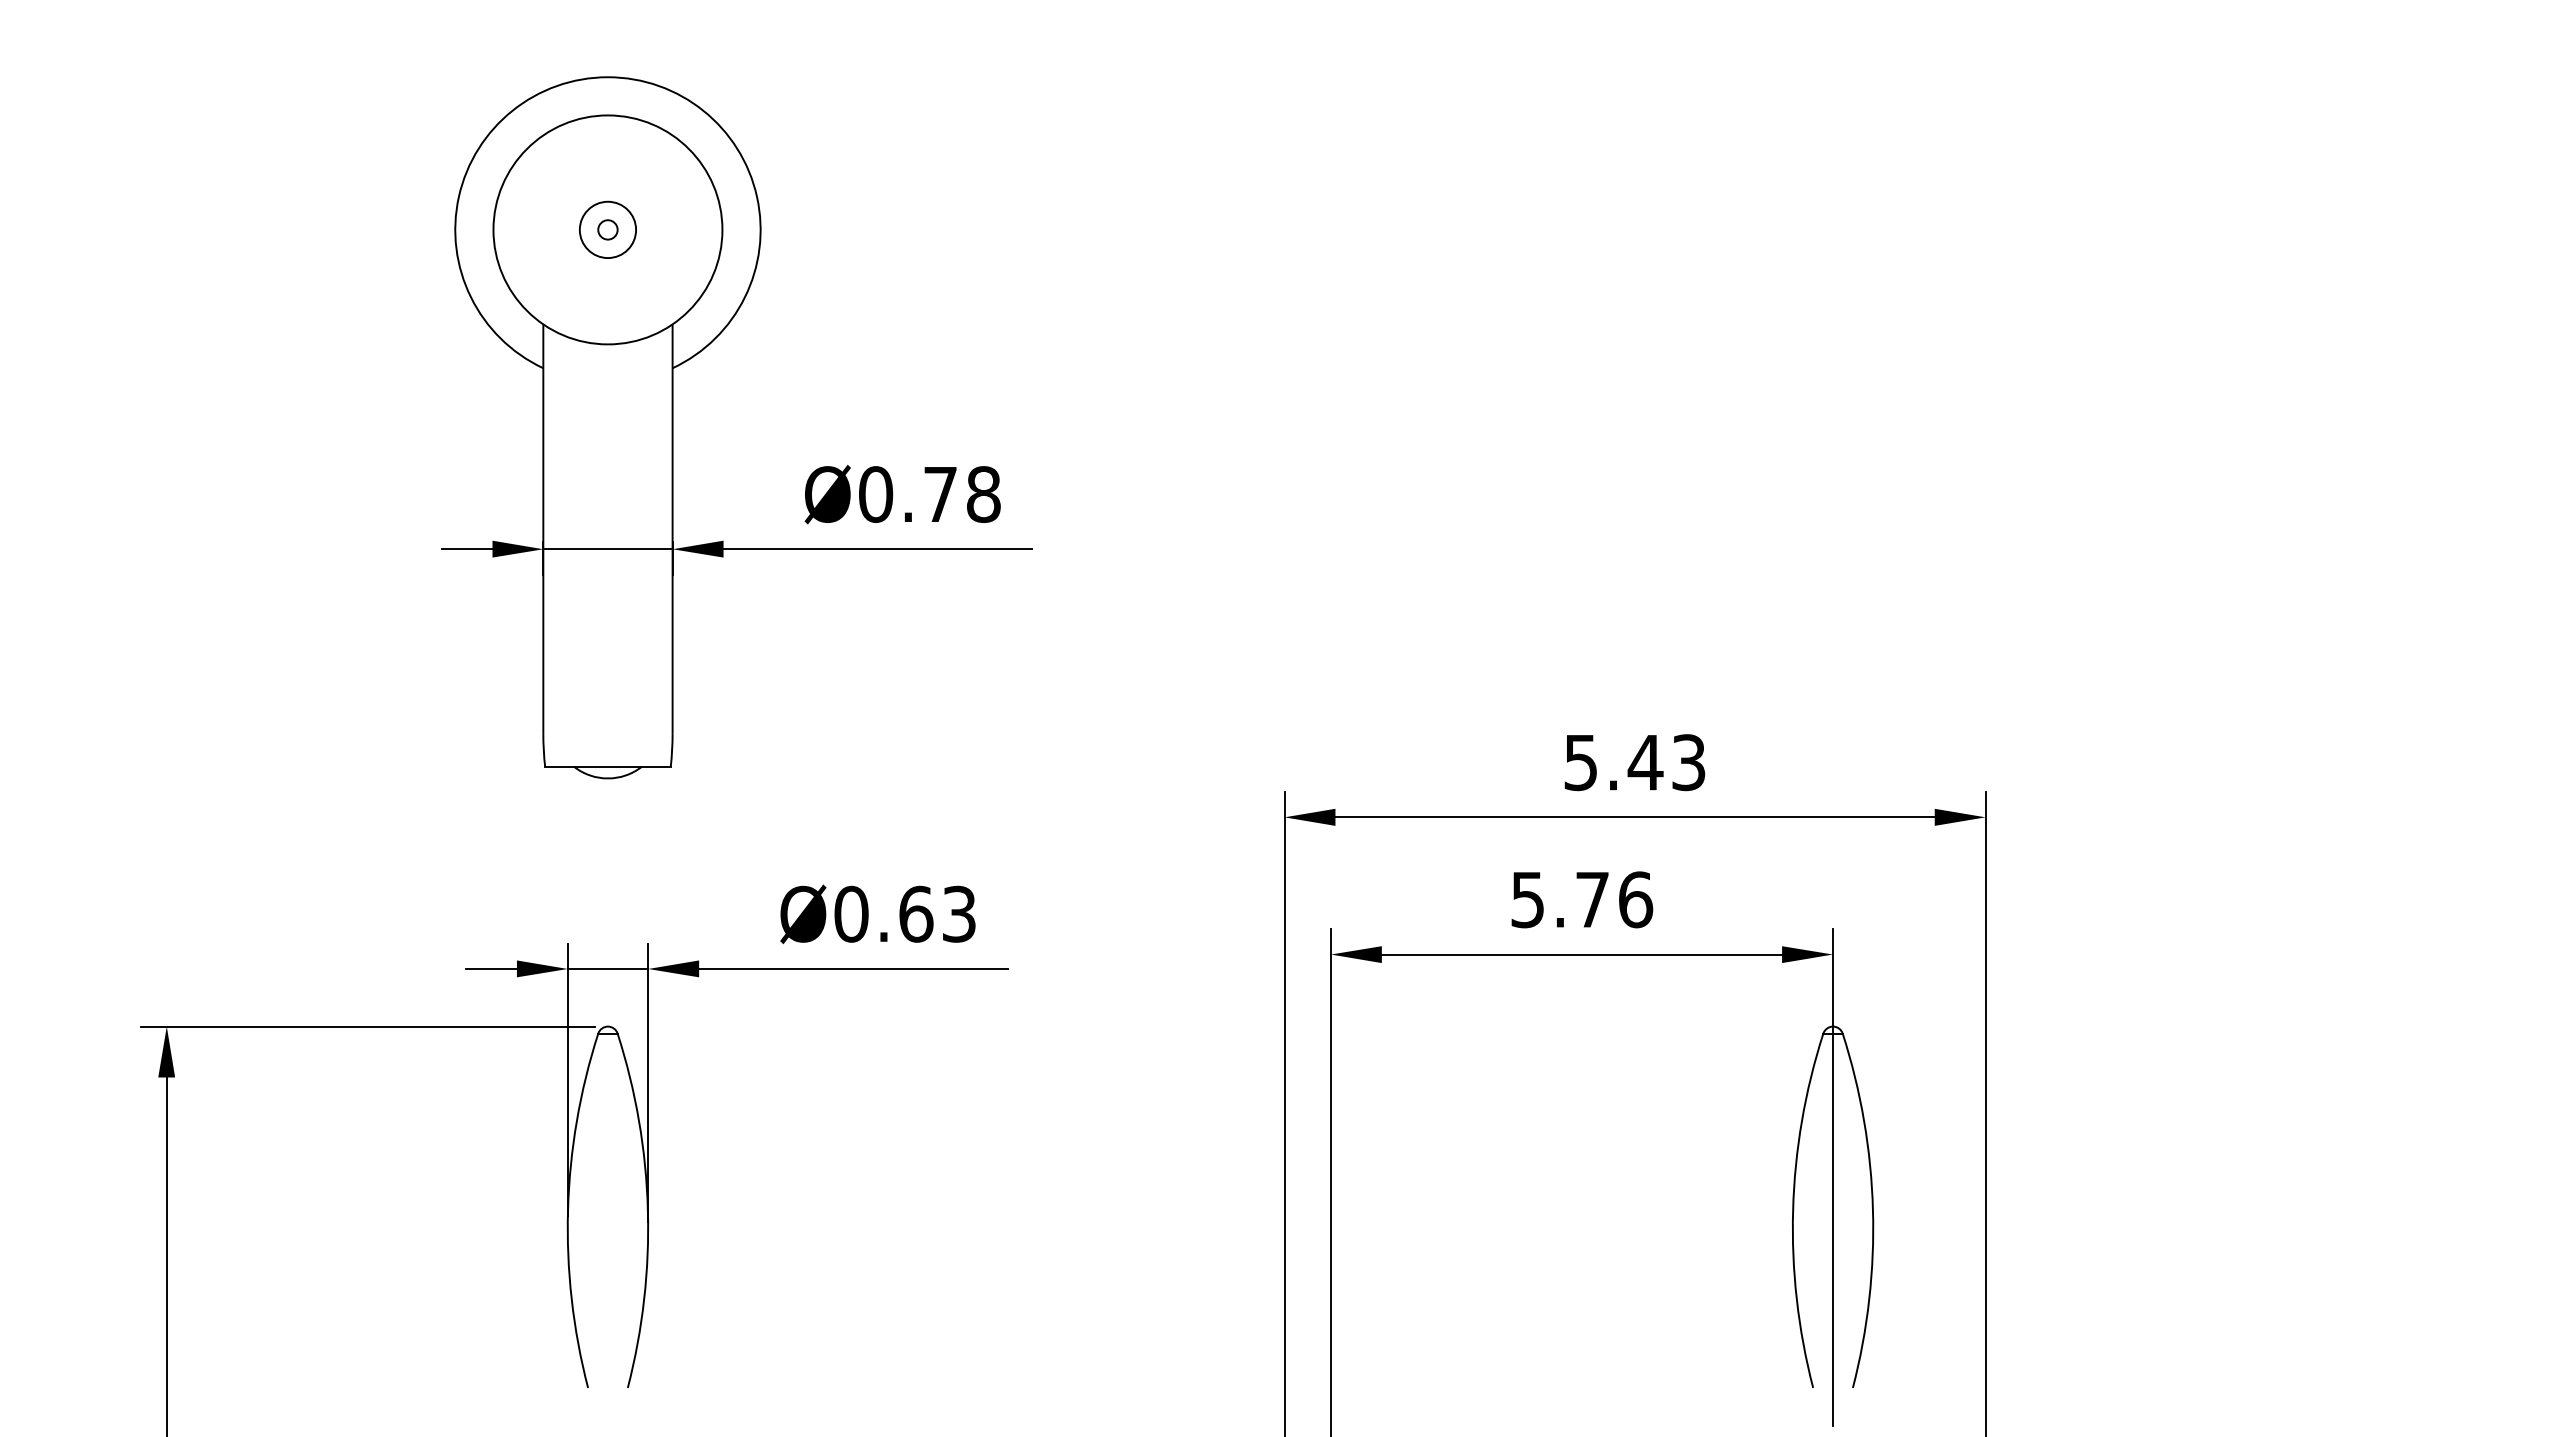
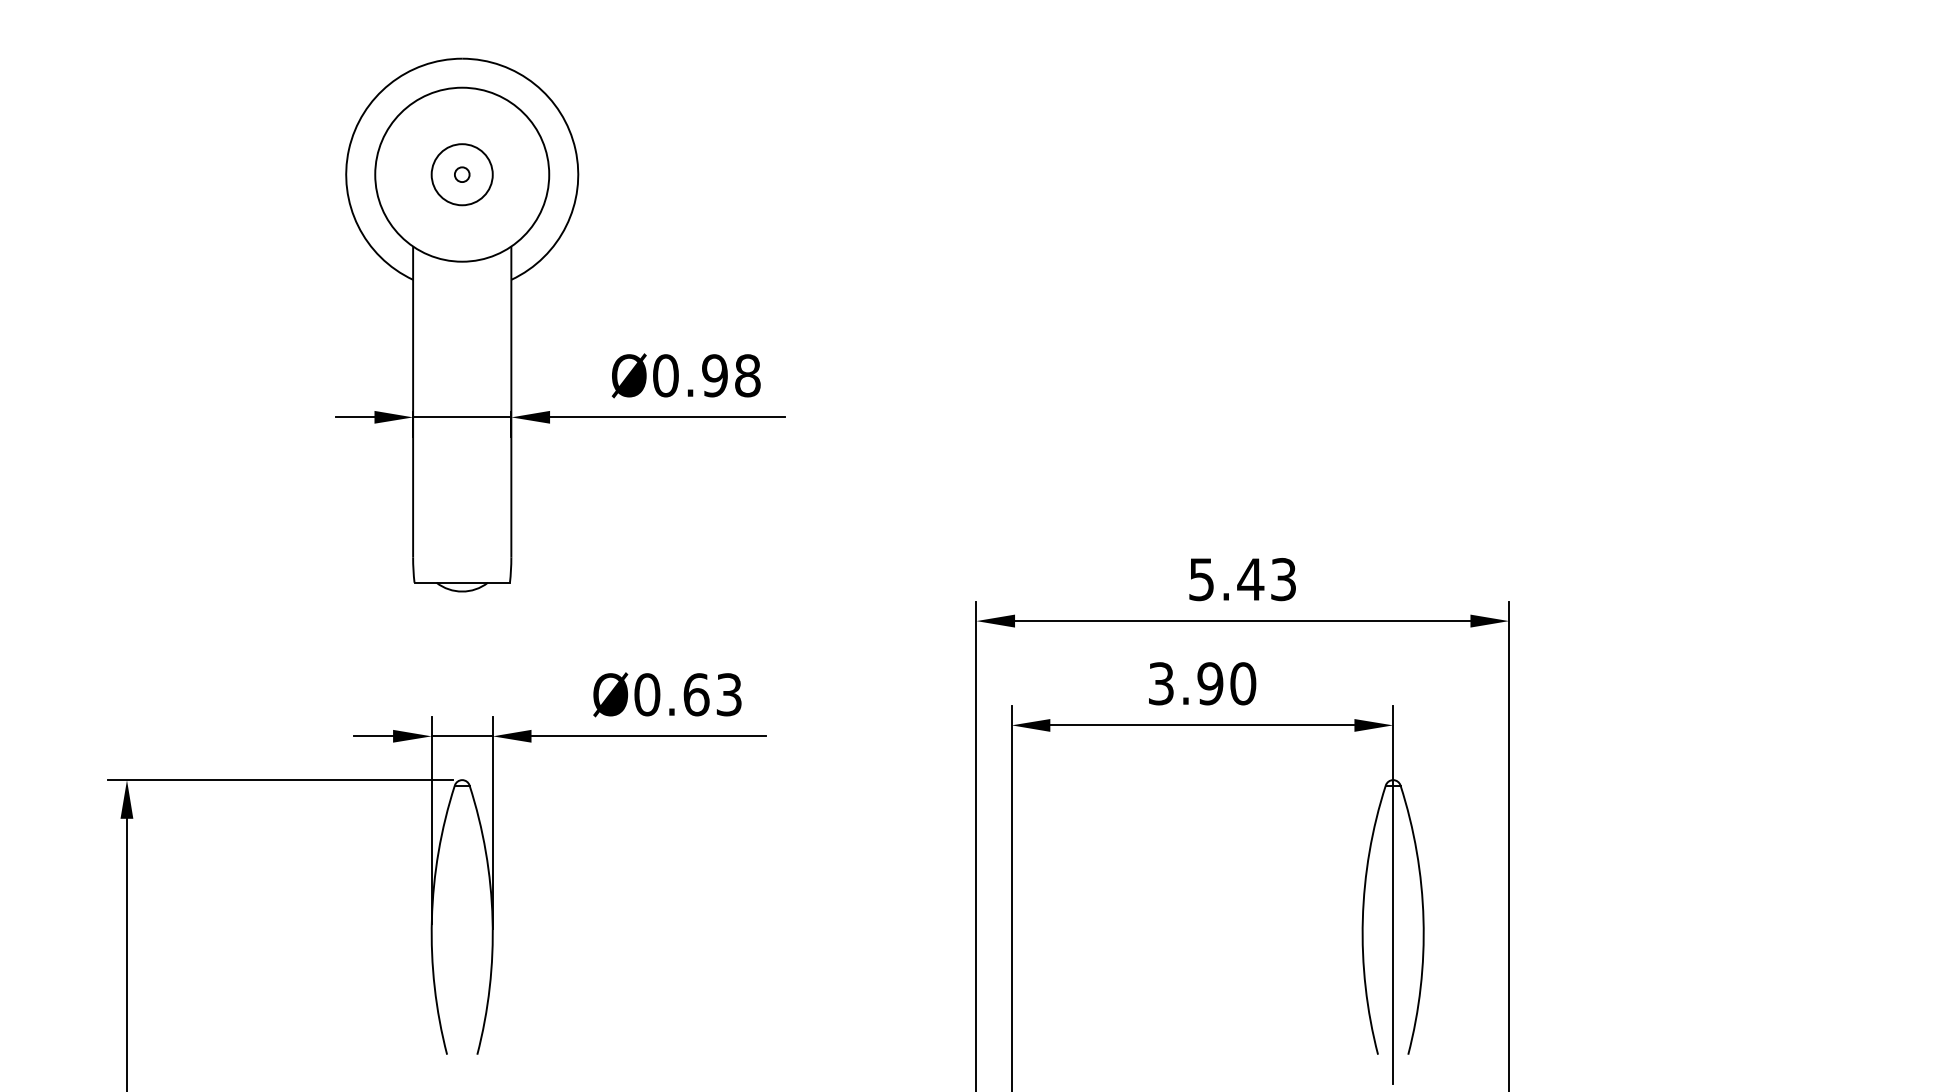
circle: (607, 229) -> (461, 174), size x1.43
text: (940, 494) -> (714, 375), Ø0.78 -> Ø0.98
text: (1582, 899) -> (1202, 683), 5.76 -> 3.90

